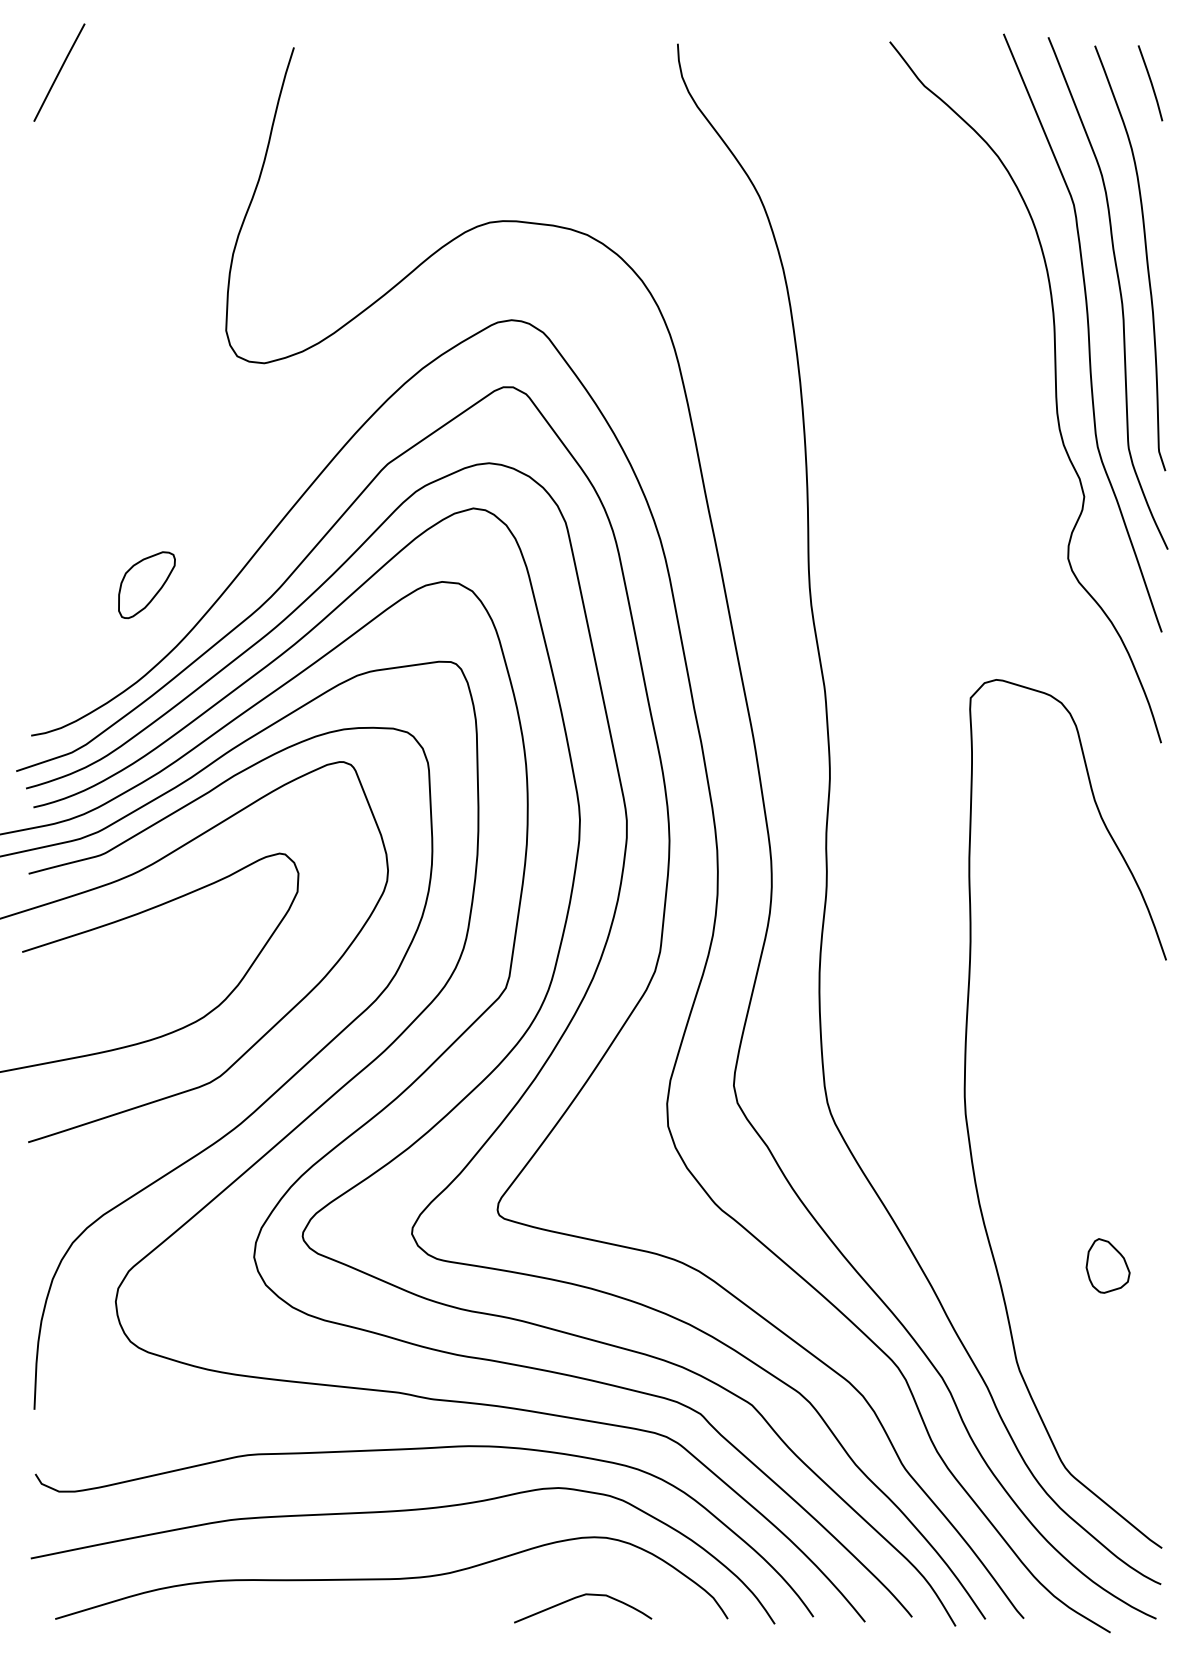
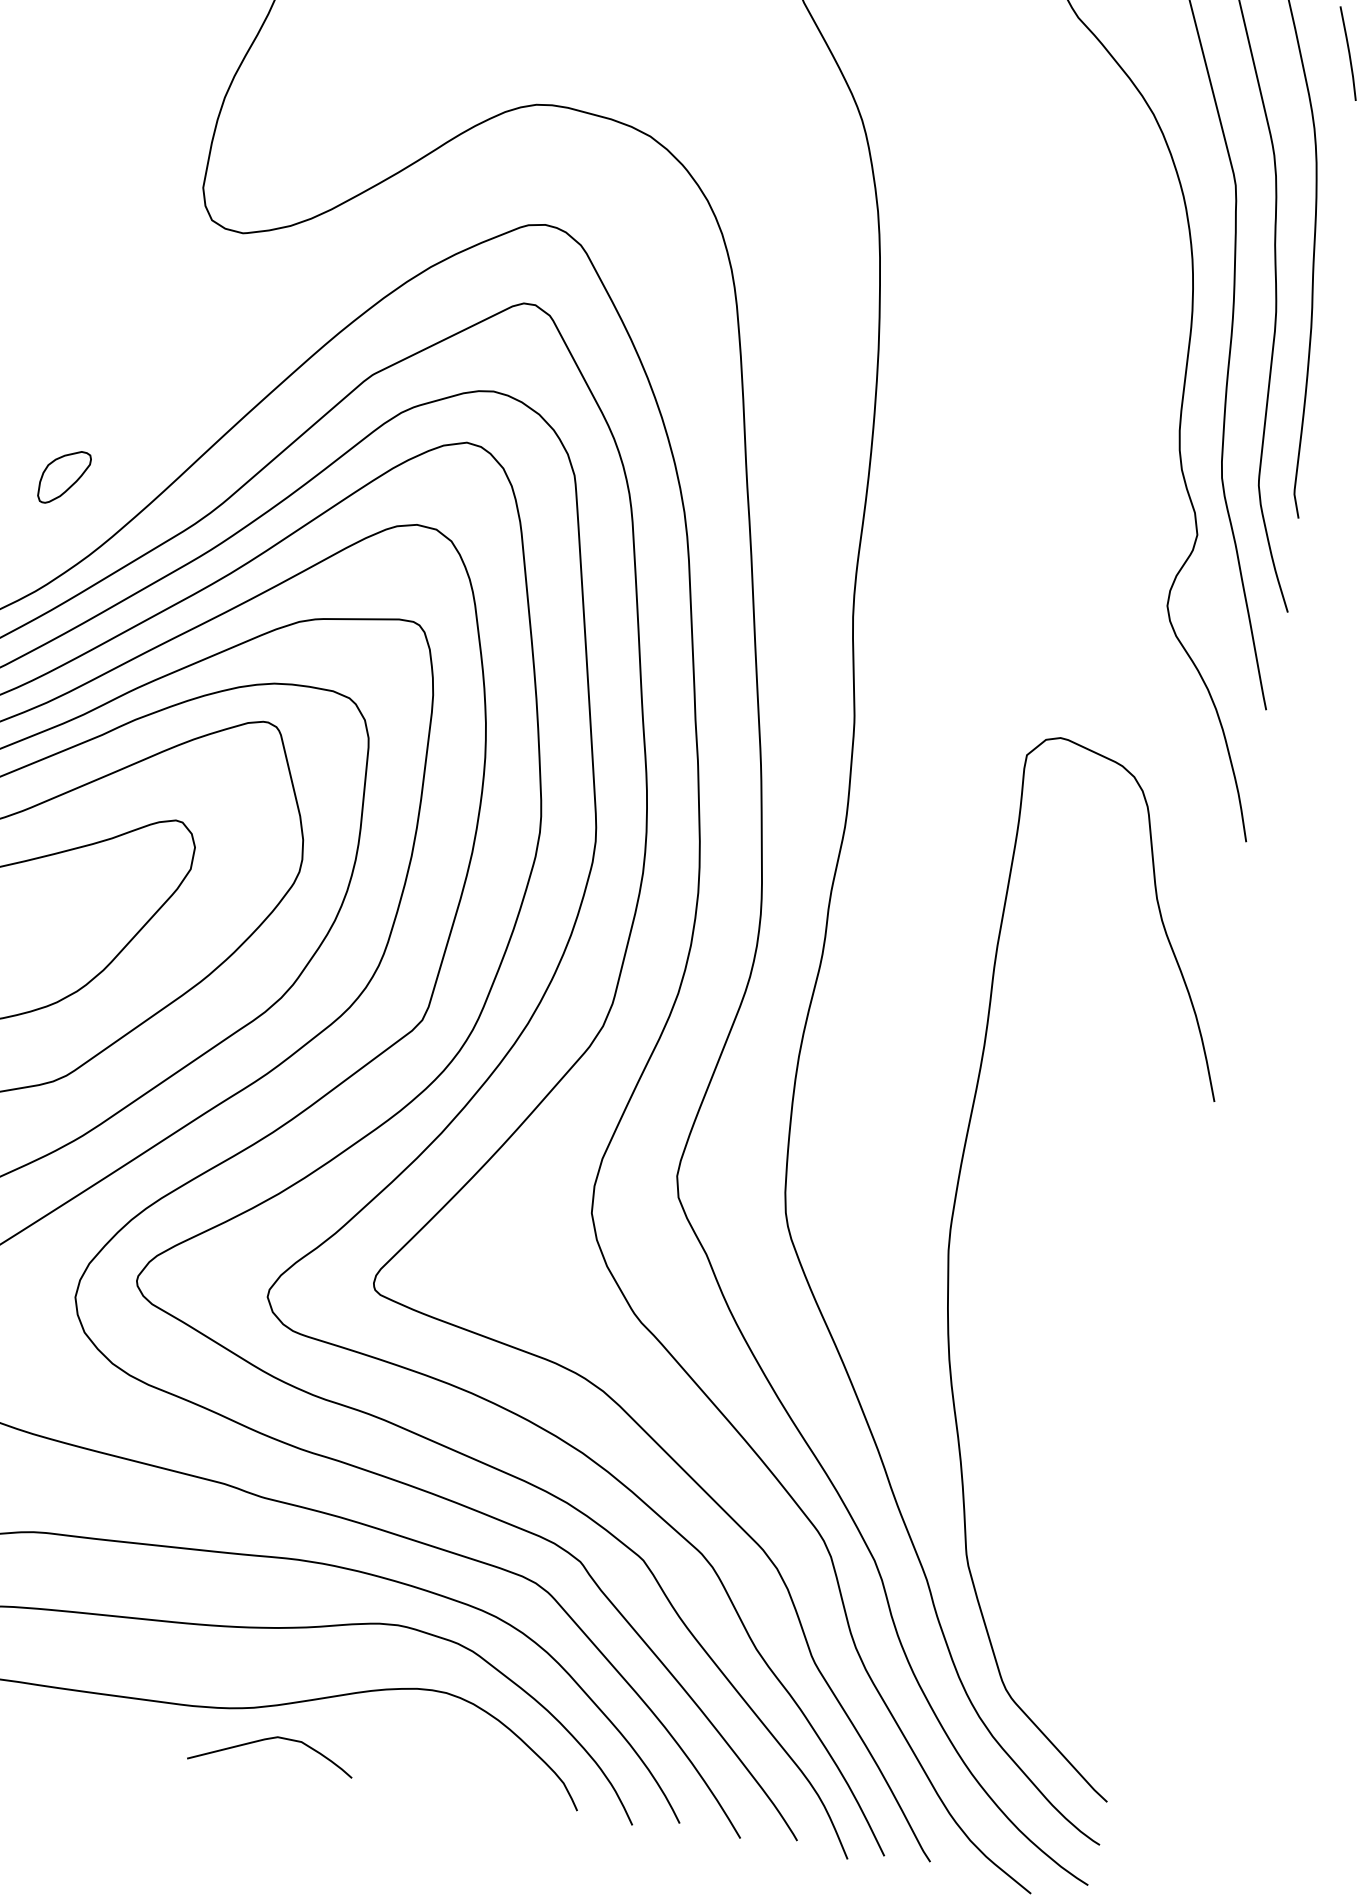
part: (146, 585) -> (63, 477), size x0.7
part: (1107, 1265) -> (1091, 1455), removed
curve: (579, 1597) -> (269, 1739), moved

